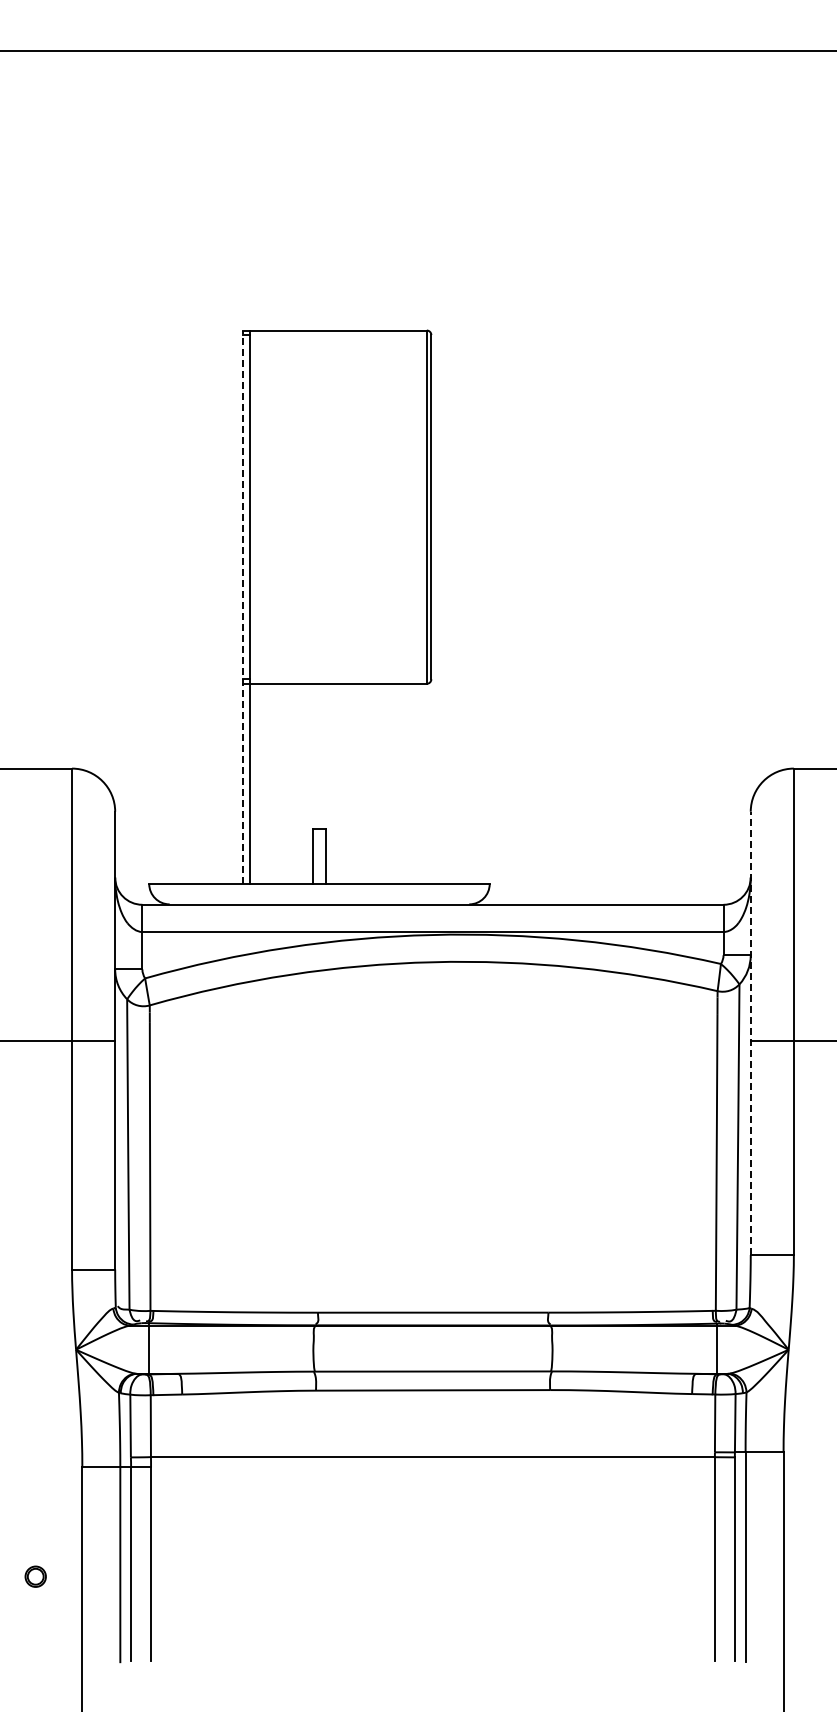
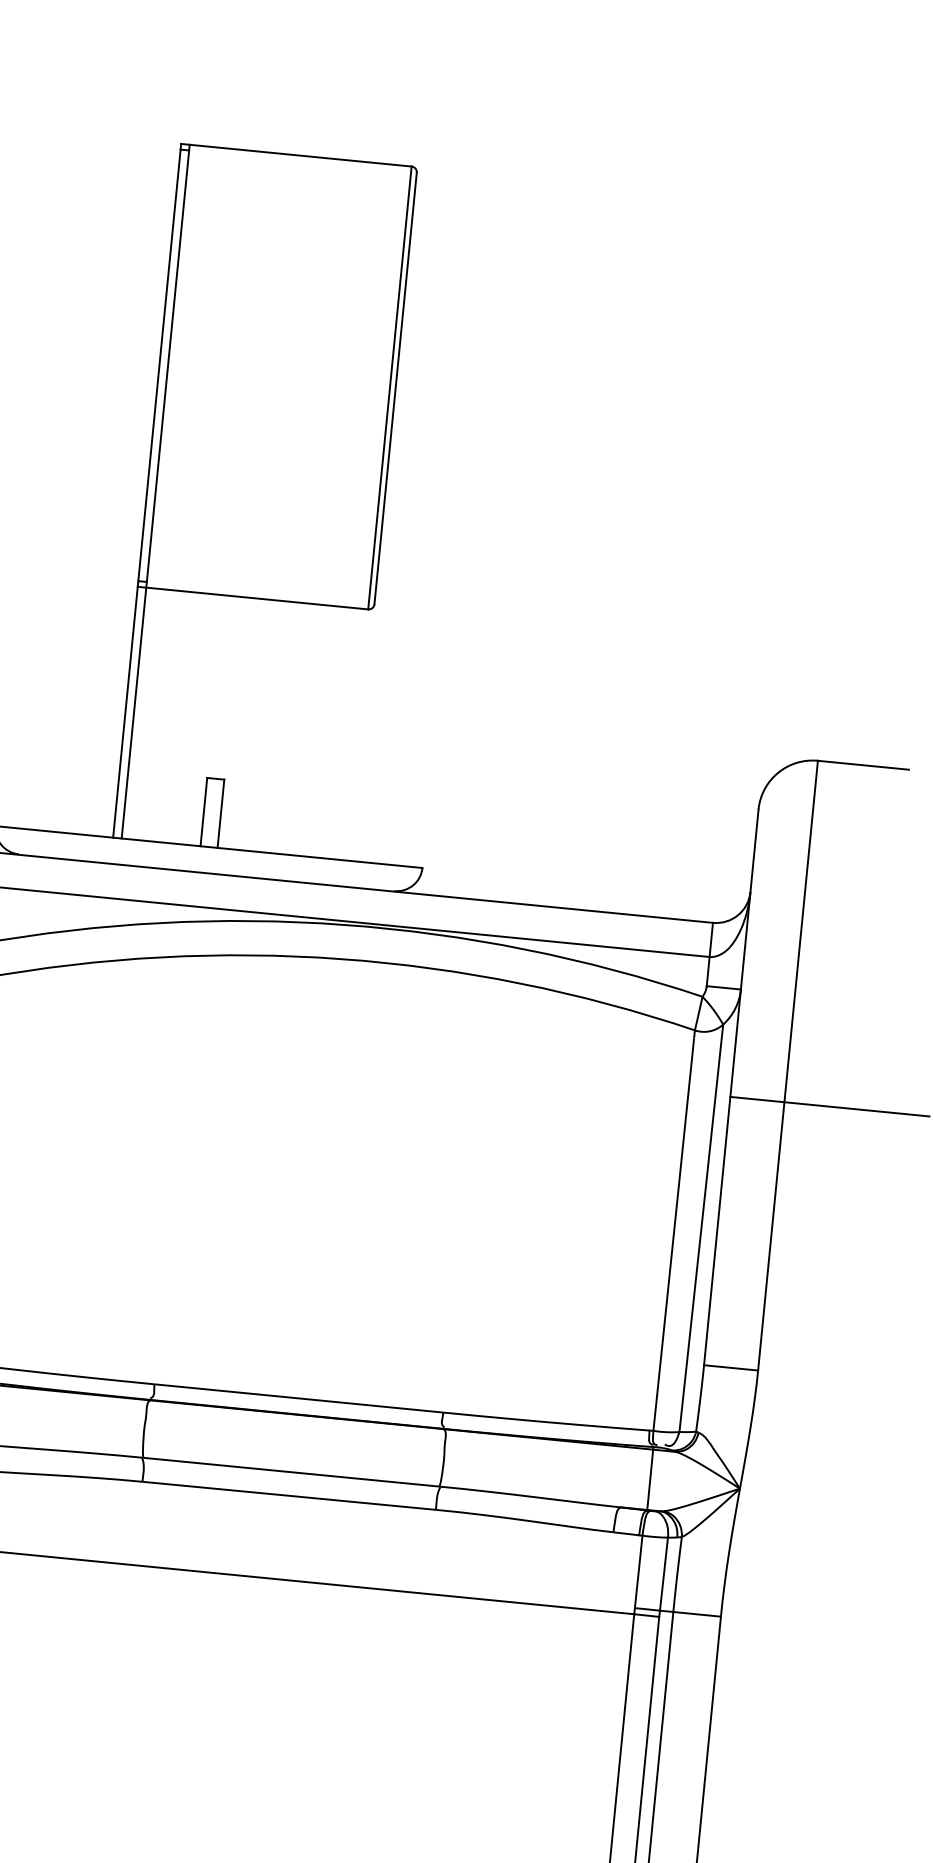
line: (242, 607) -> (146, 491), dashed -> solid
line: (750, 1033) -> (730, 1087), dashed -> solid

